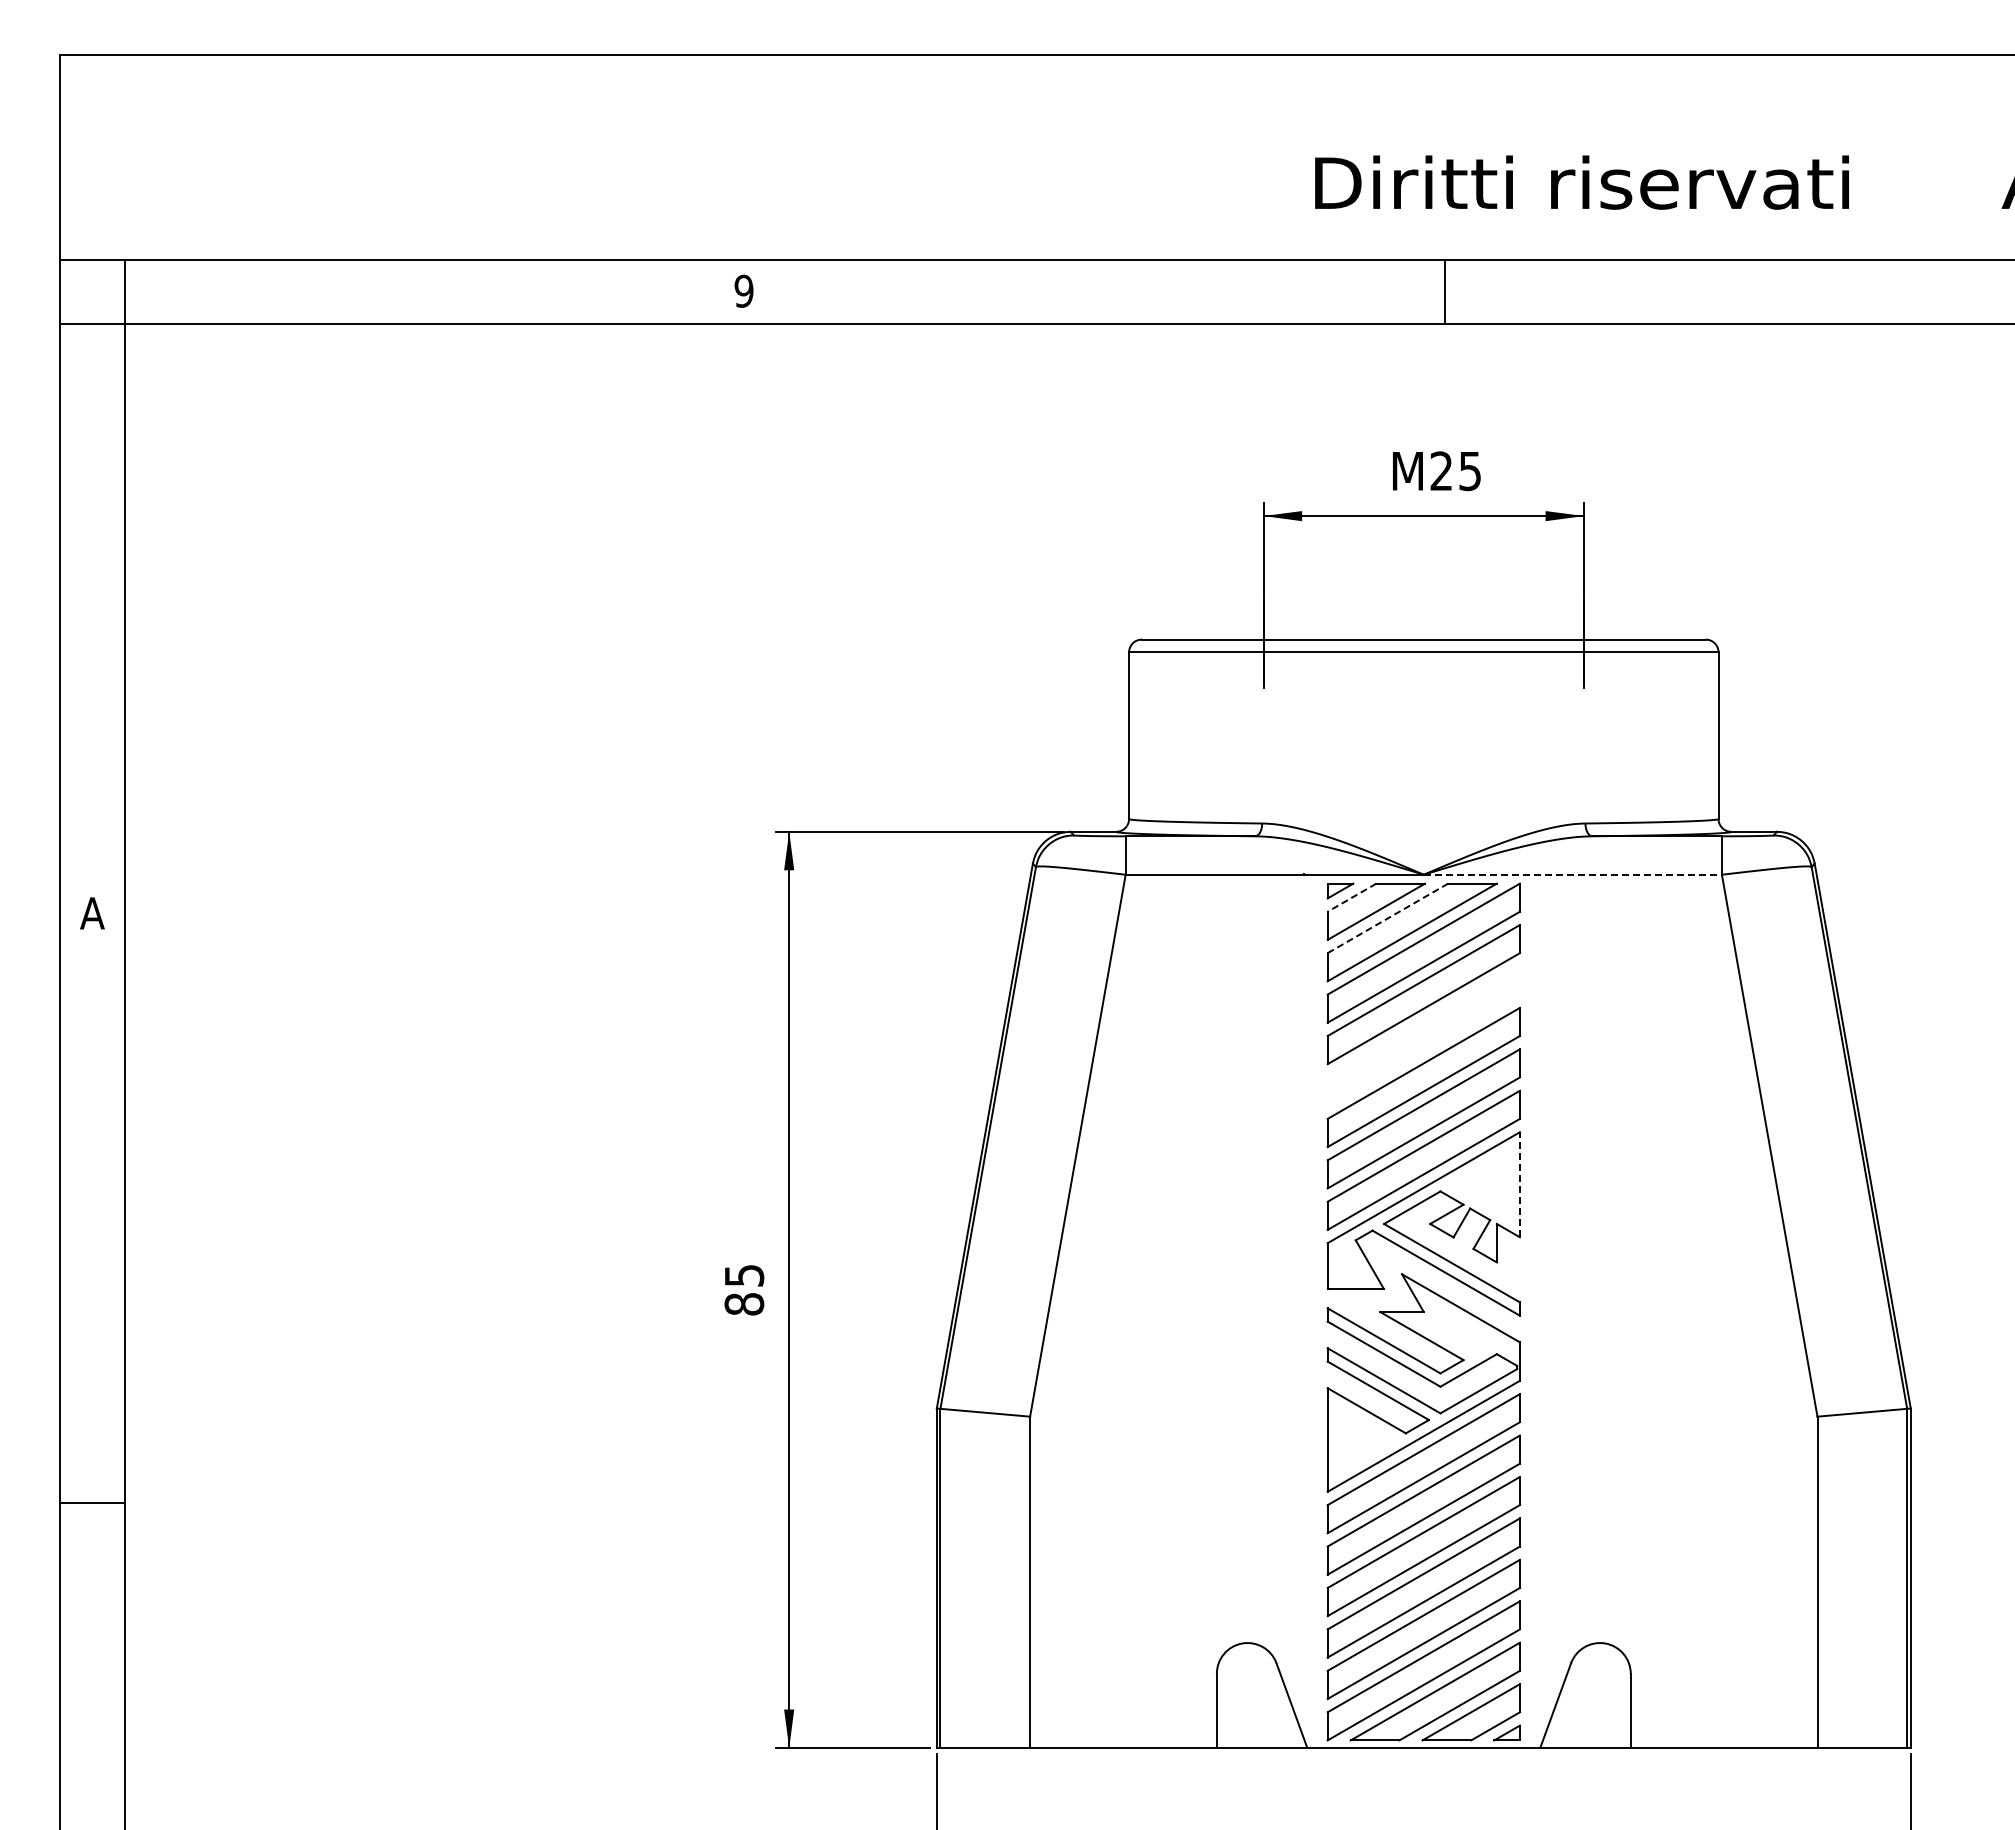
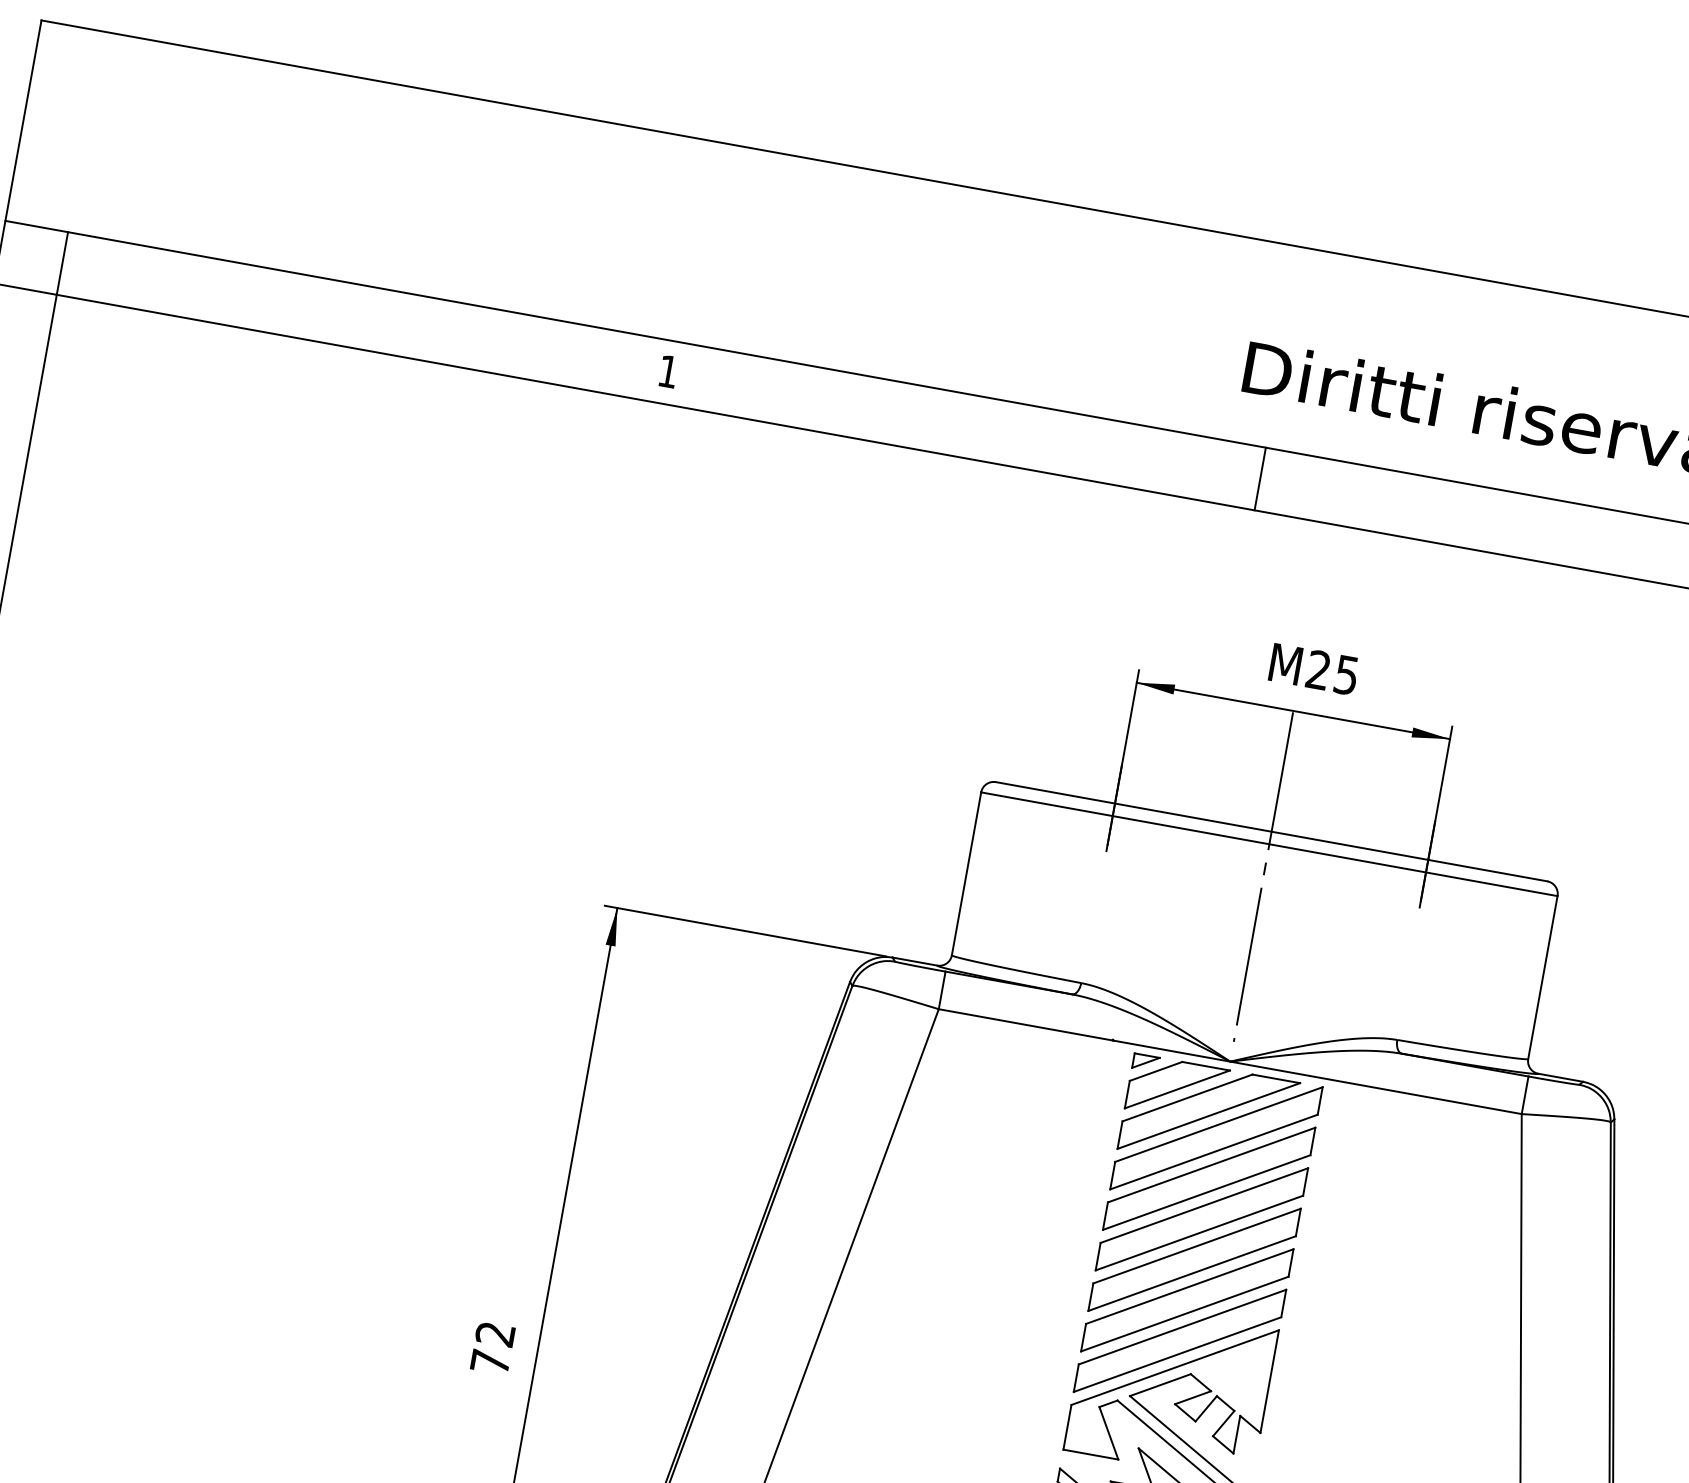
text: (743, 290) -> (667, 370), 9 -> 1
line: (1444, 292) -> (1260, 479), moved
line: (1423, 685) -> (1263, 876), added
line: (1573, 874) -> (1376, 1087), dashed -> solid
line: (1351, 897) -> (1155, 1071), dashed -> solid
line: (1387, 918) -> (1187, 1098), dashed -> solid
part: (1423, 1035) -> (1201, 1218), added
line: (1519, 1184) -> (1269, 1381), dashed -> solid
text: (744, 1290) -> (492, 1348), 85 -> 72

